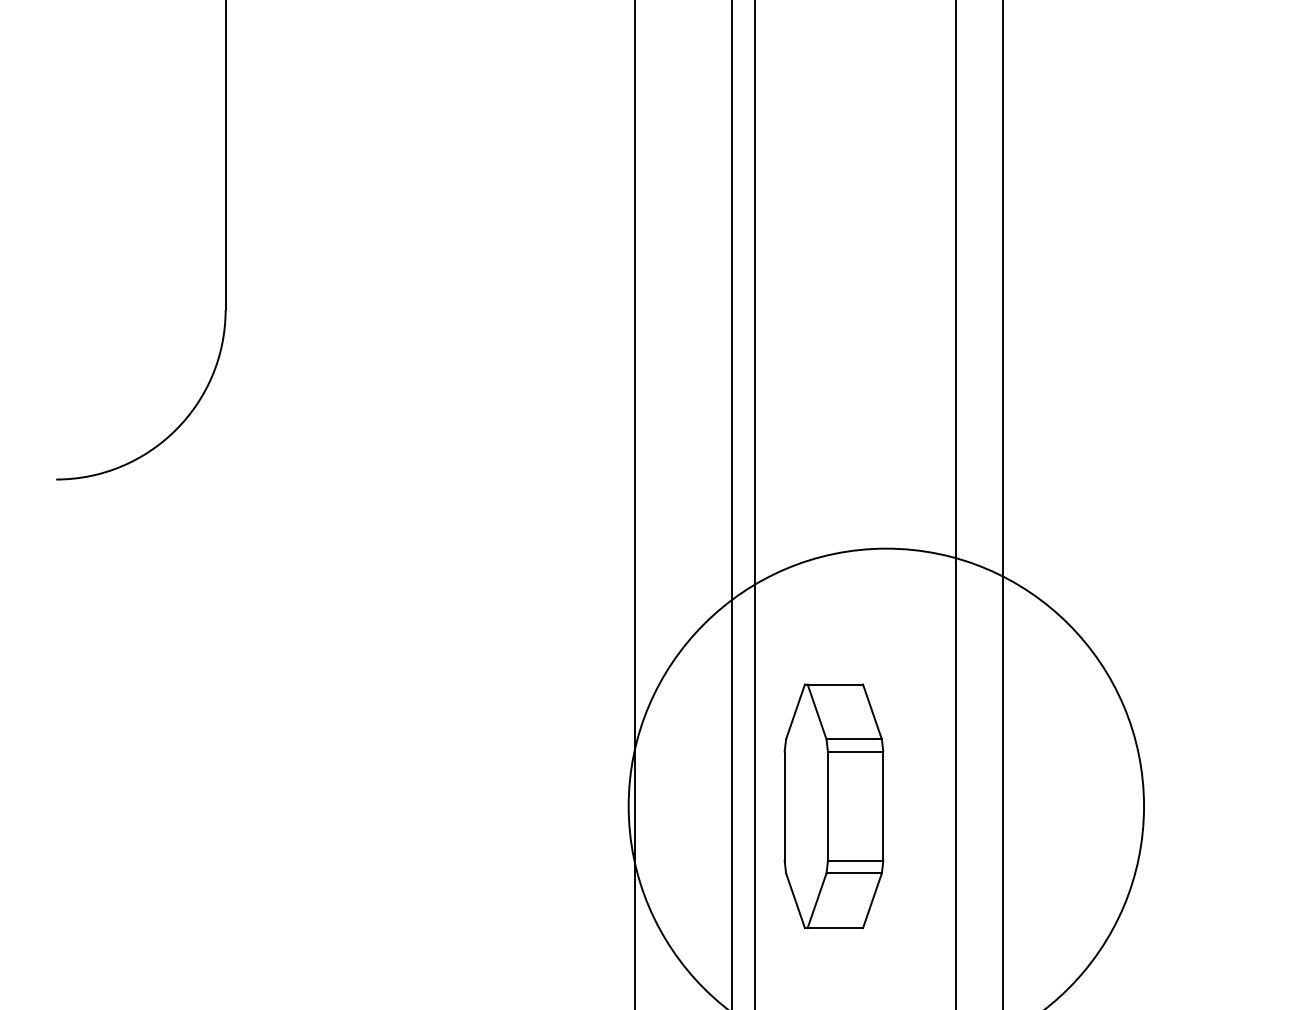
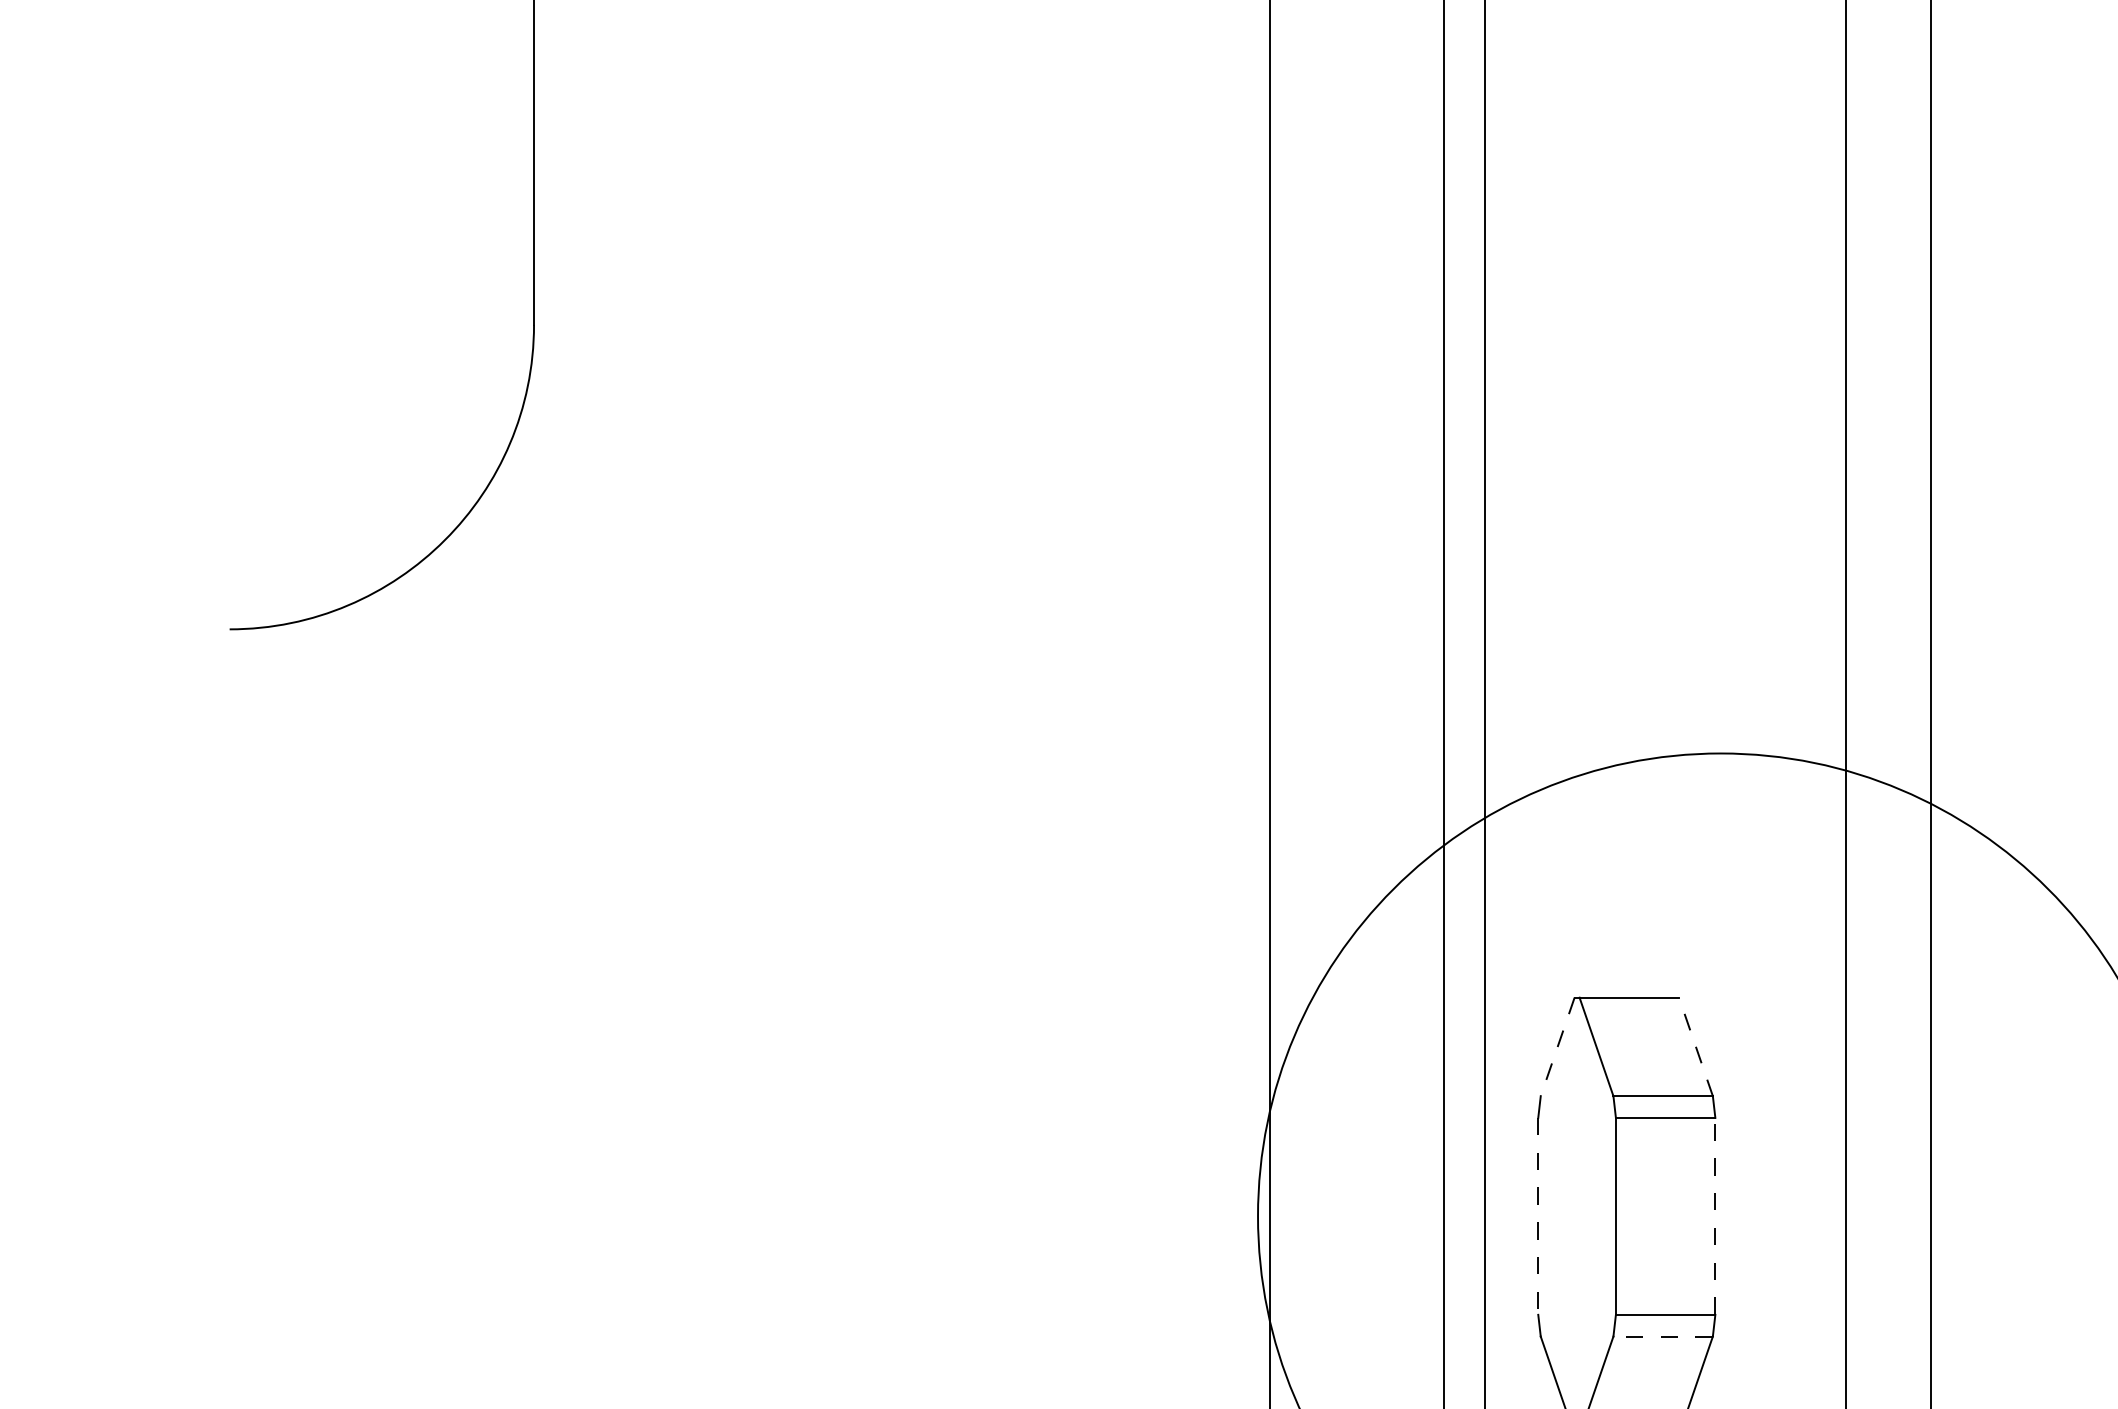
line: (795, 711) -> (1557, 1046), solid -> dashed
line: (872, 711) -> (1695, 1046), solid -> dashed
line: (784, 806) -> (1537, 1216), solid -> dashed
line: (883, 806) -> (1715, 1216), solid -> dashed
line: (854, 873) -> (1663, 1337), solid -> dashed

